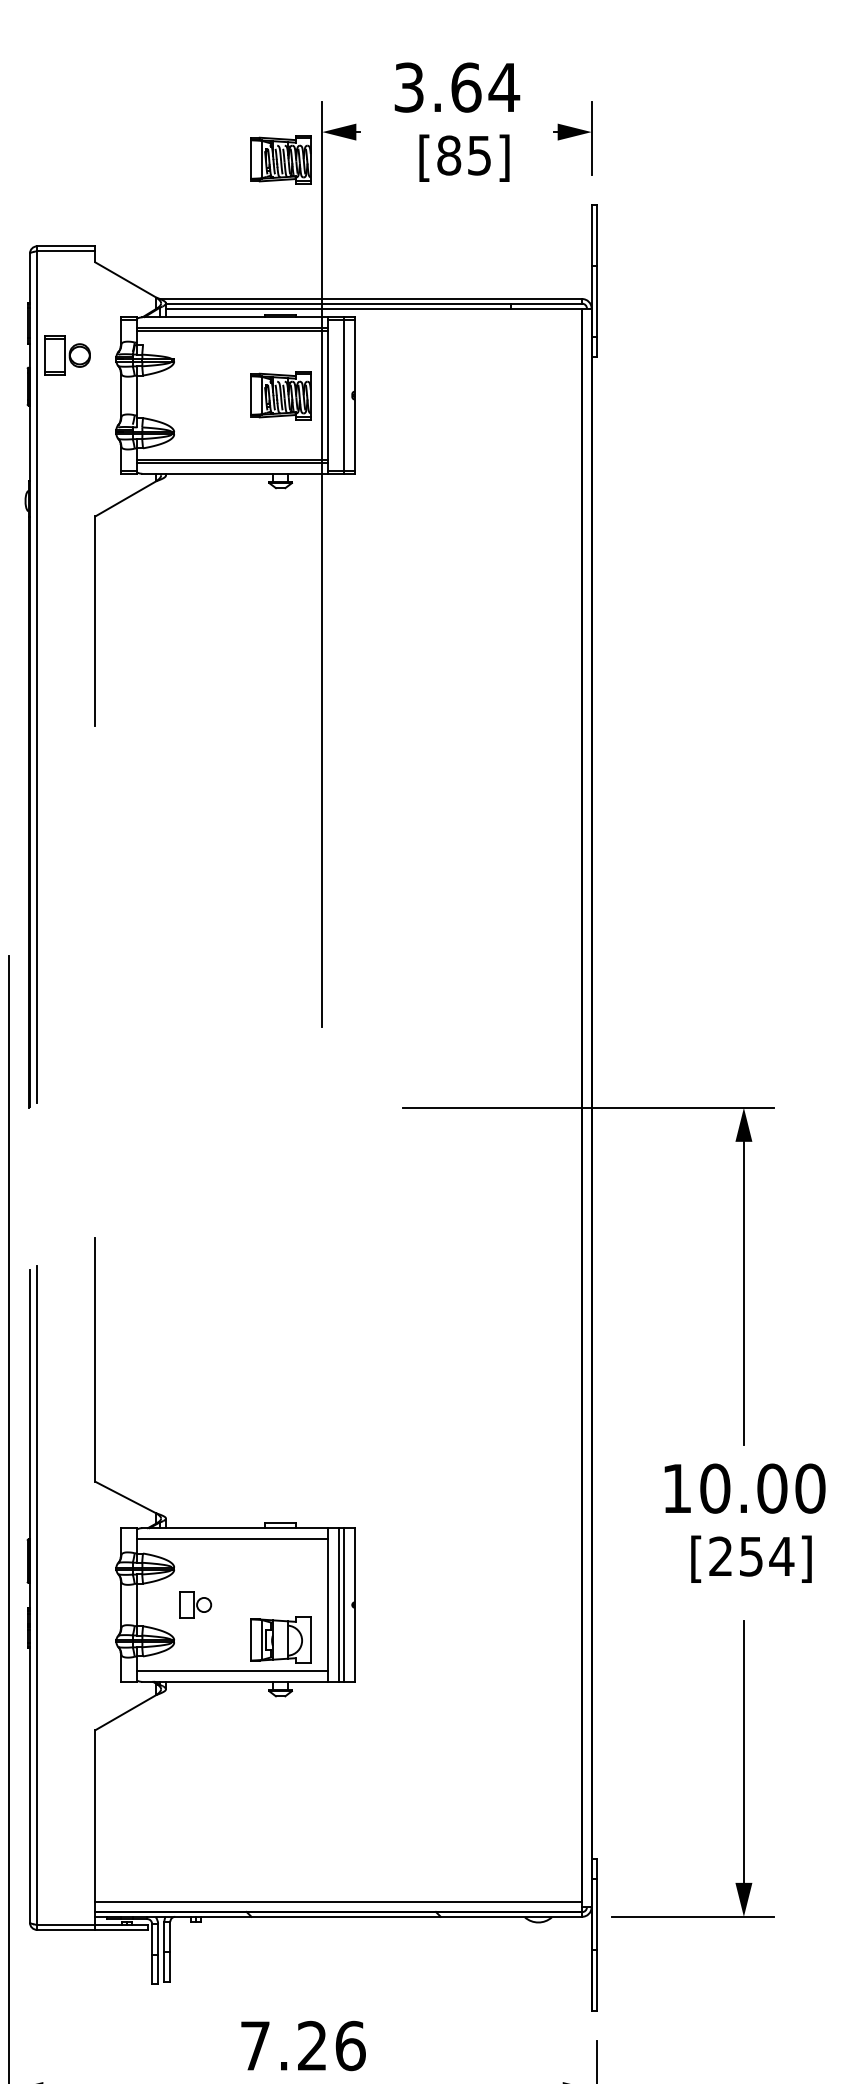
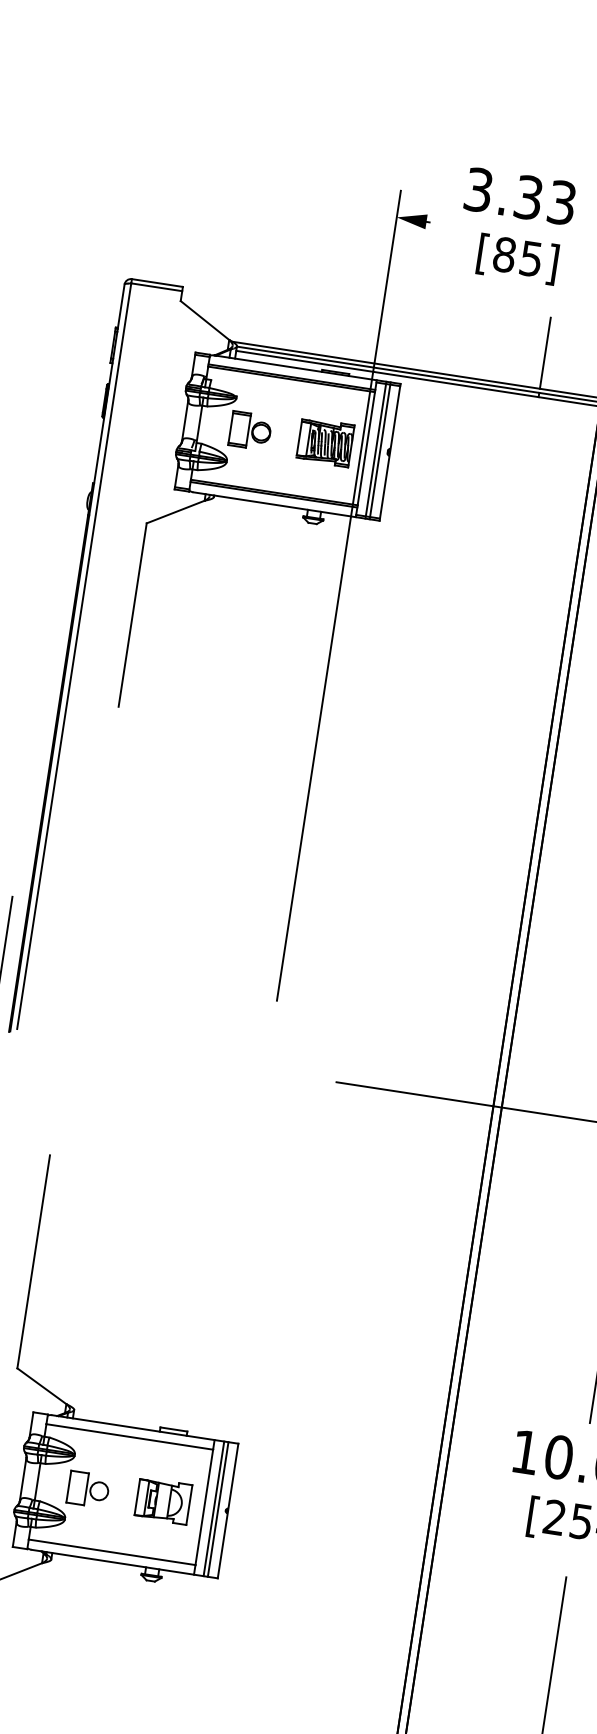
text: (485, 87) -> (545, 200), 3.64 -> 3.33
part: (280, 159) -> (356, 235), removed
line: (511, 258) -> (545, 353), added
part: (67, 355) -> (250, 430), moved
line: (338, 395) -> (375, 450), added
part: (195, 1604) -> (88, 1489), size x1.43
part: (280, 1639) -> (162, 1500), moved

